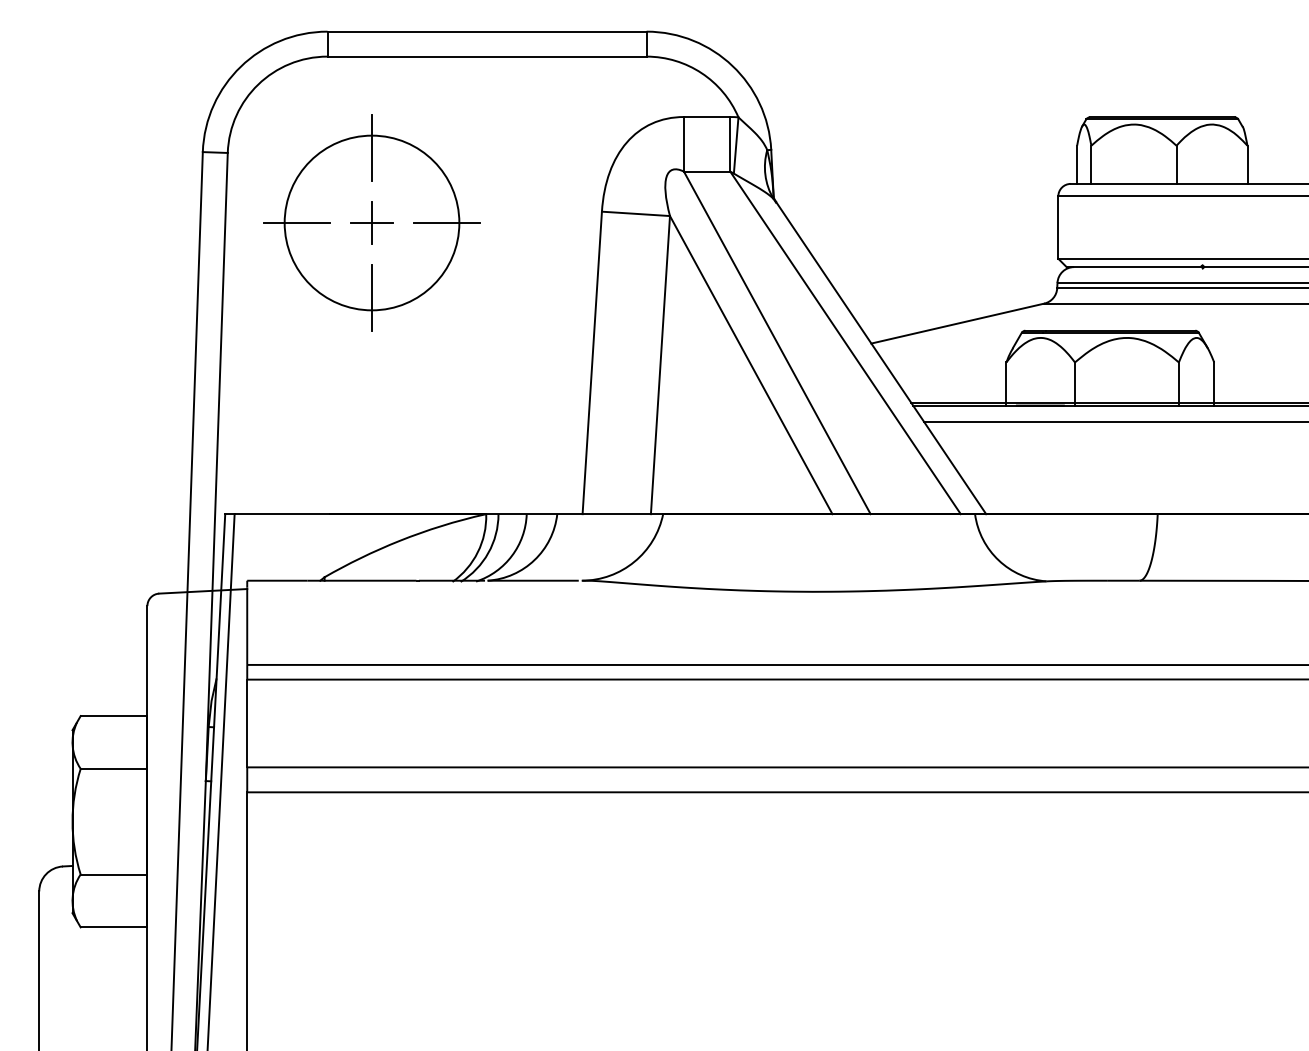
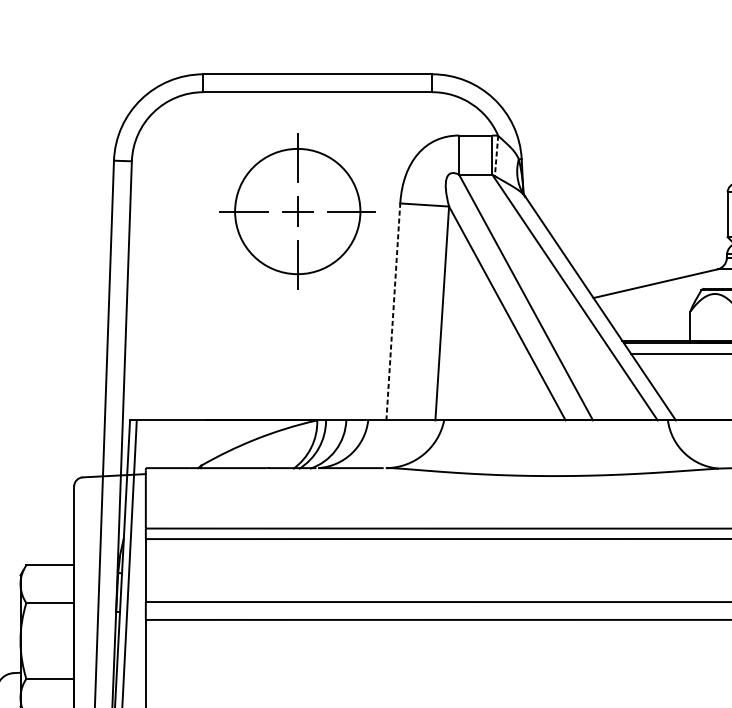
line: (736, 145) -> (496, 155), solid -> dashed
part: (371, 222) -> (297, 211), moved
line: (592, 362) -> (393, 311), solid -> dashed

